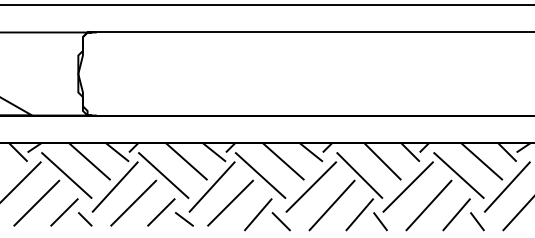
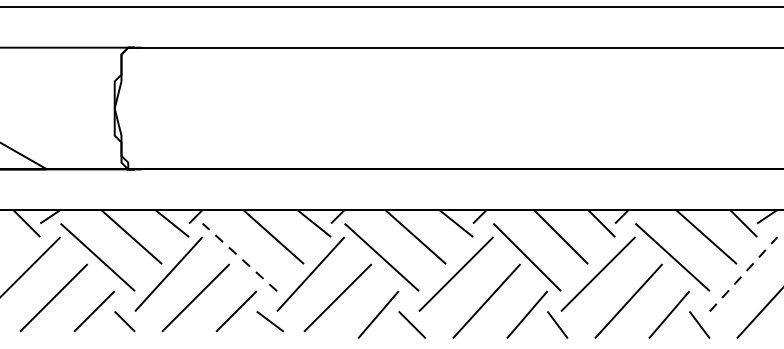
line: (163, 175) -> (239, 257), solid -> dashed
line: (507, 186) -> (743, 273), solid -> dashed

